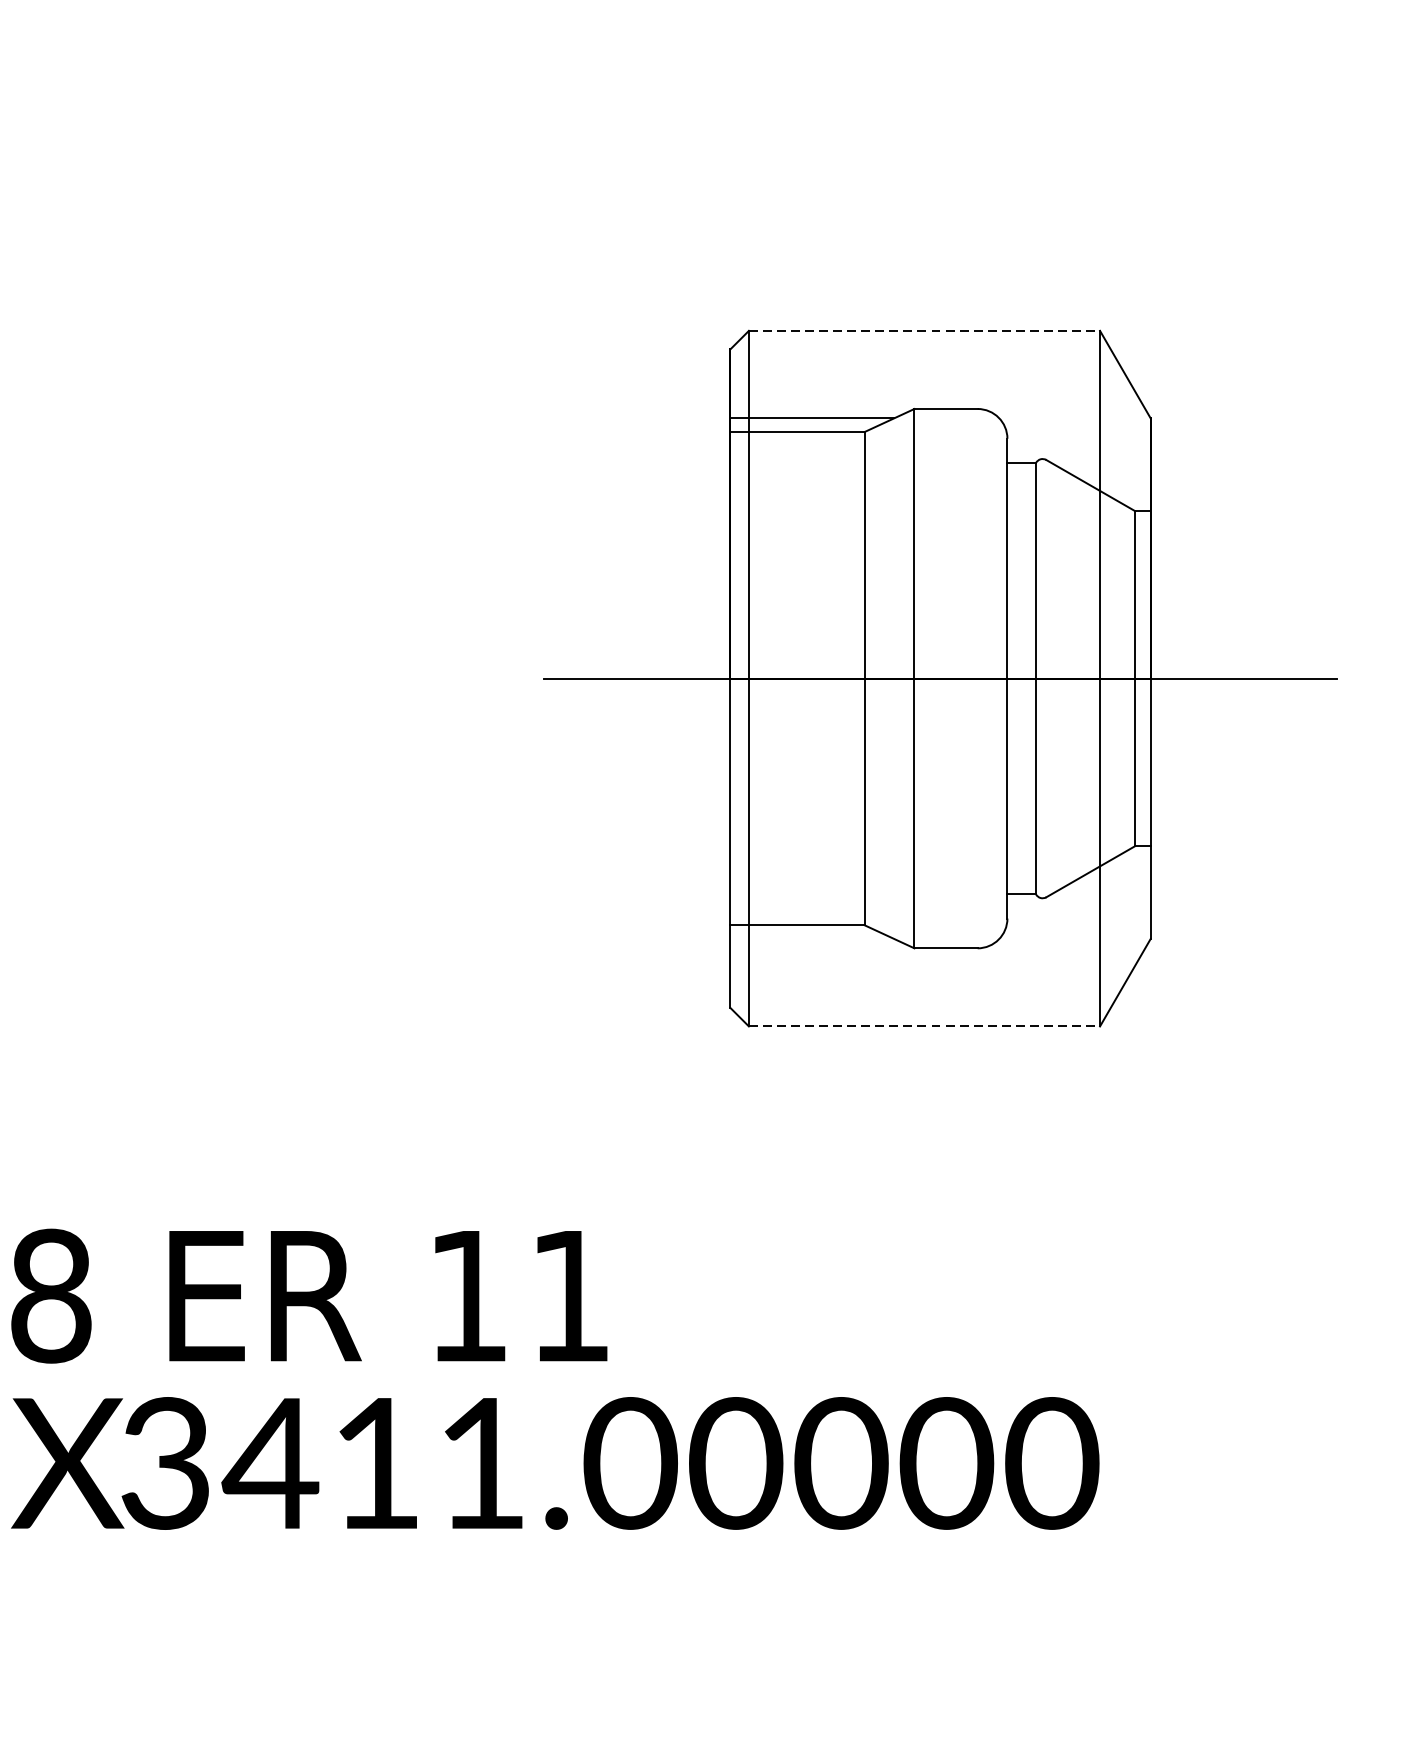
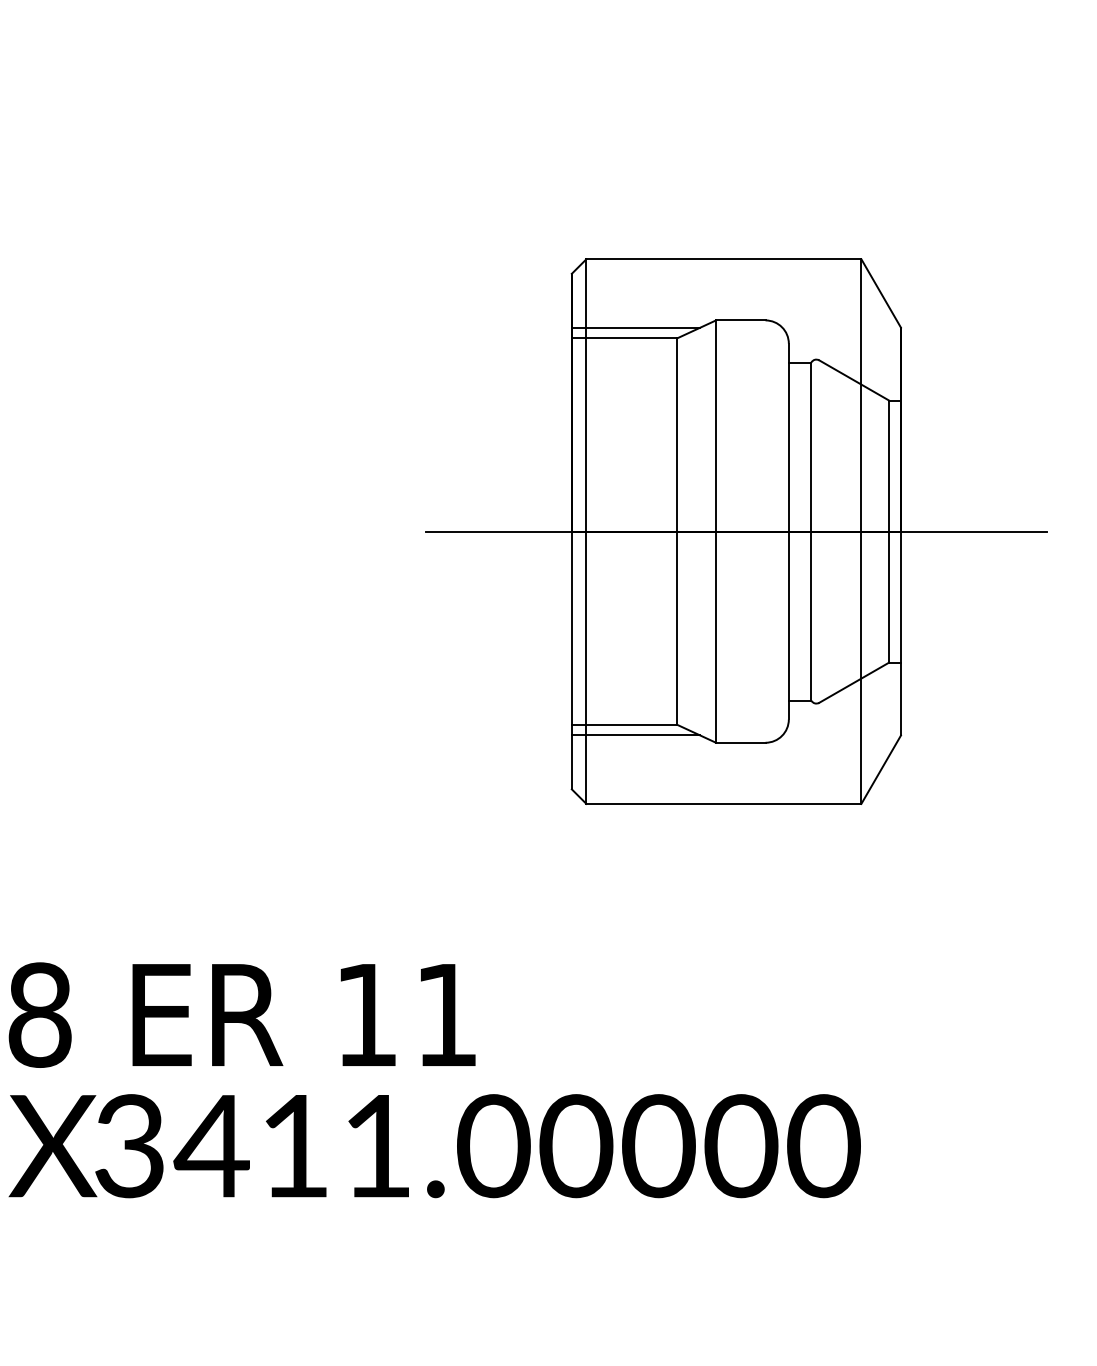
line: (925, 331) -> (724, 259), dashed -> solid
line: (811, 939) -> (635, 735), added
line: (925, 1025) -> (724, 803), dashed -> solid

